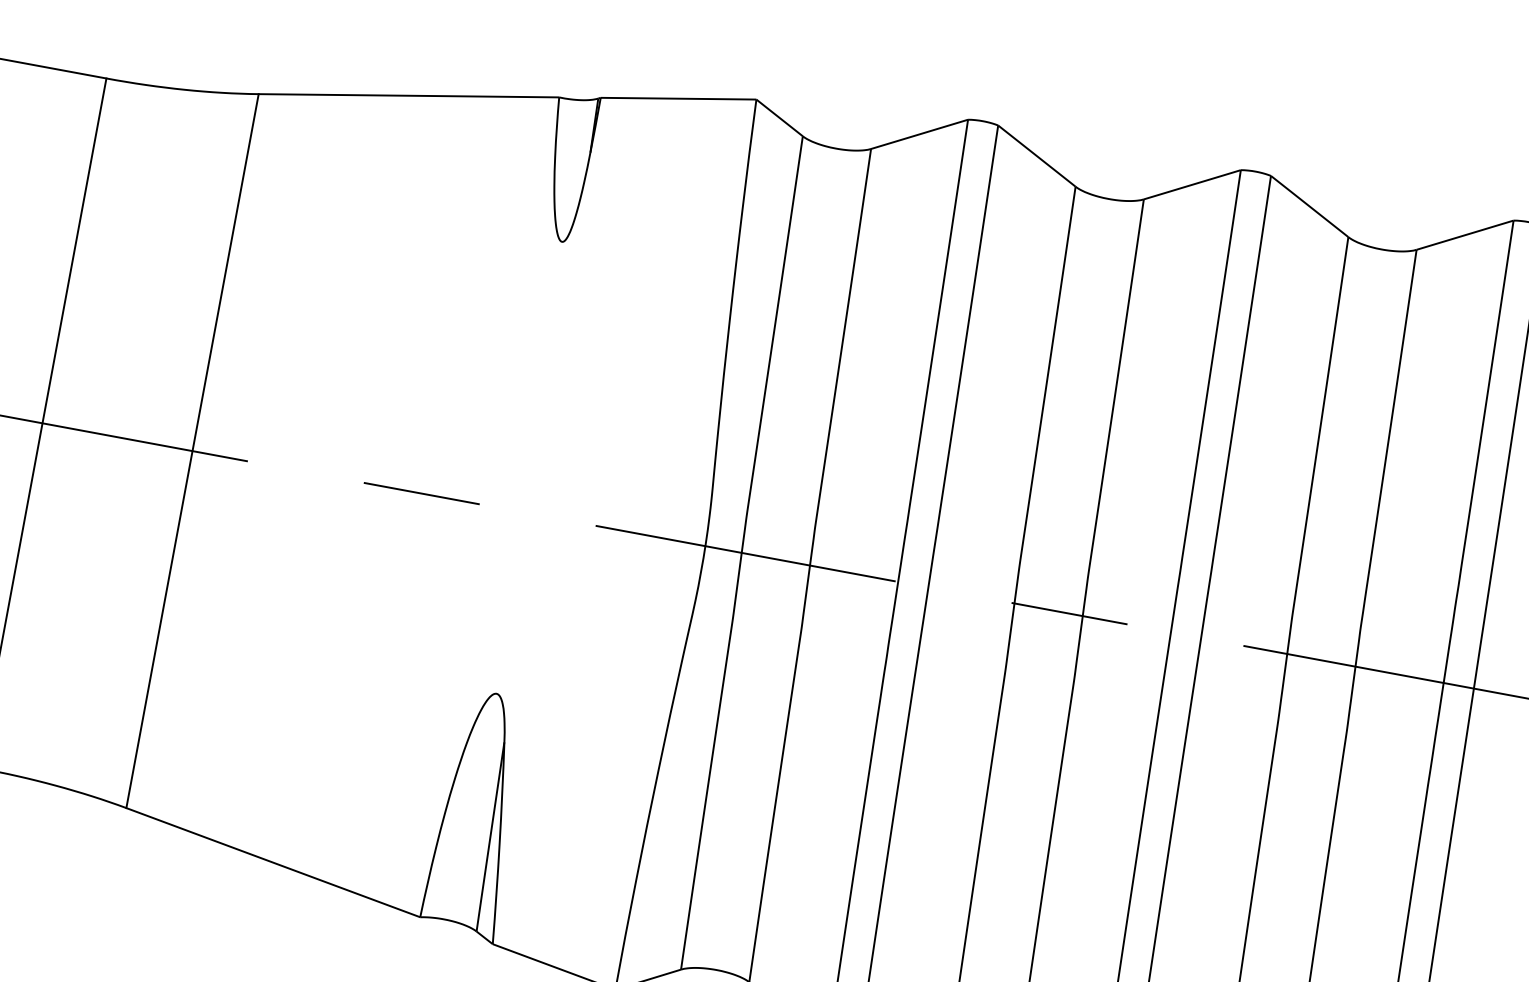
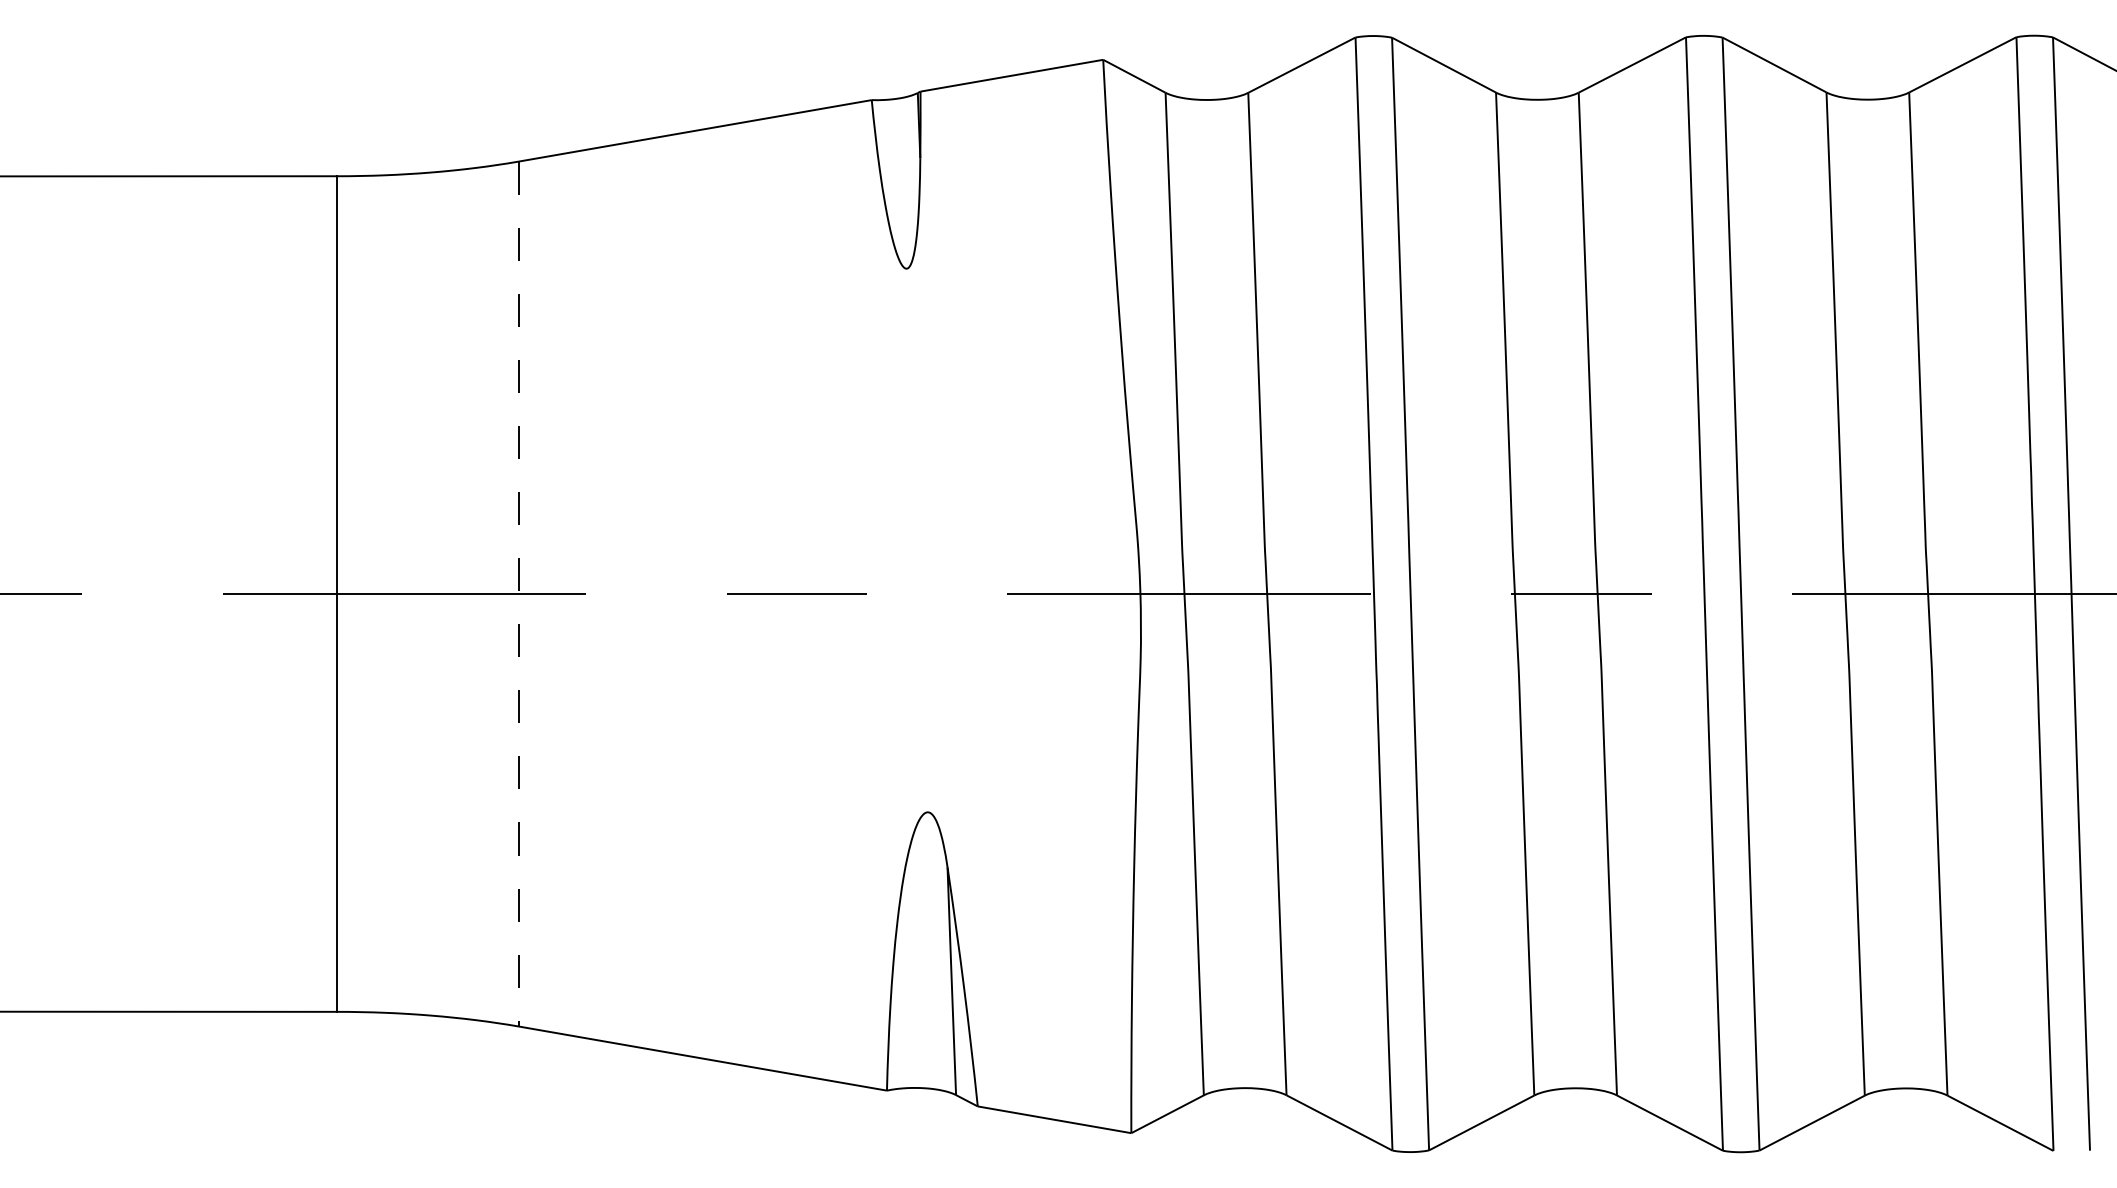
line: (192, 451) -> (519, 594), solid -> dashed

